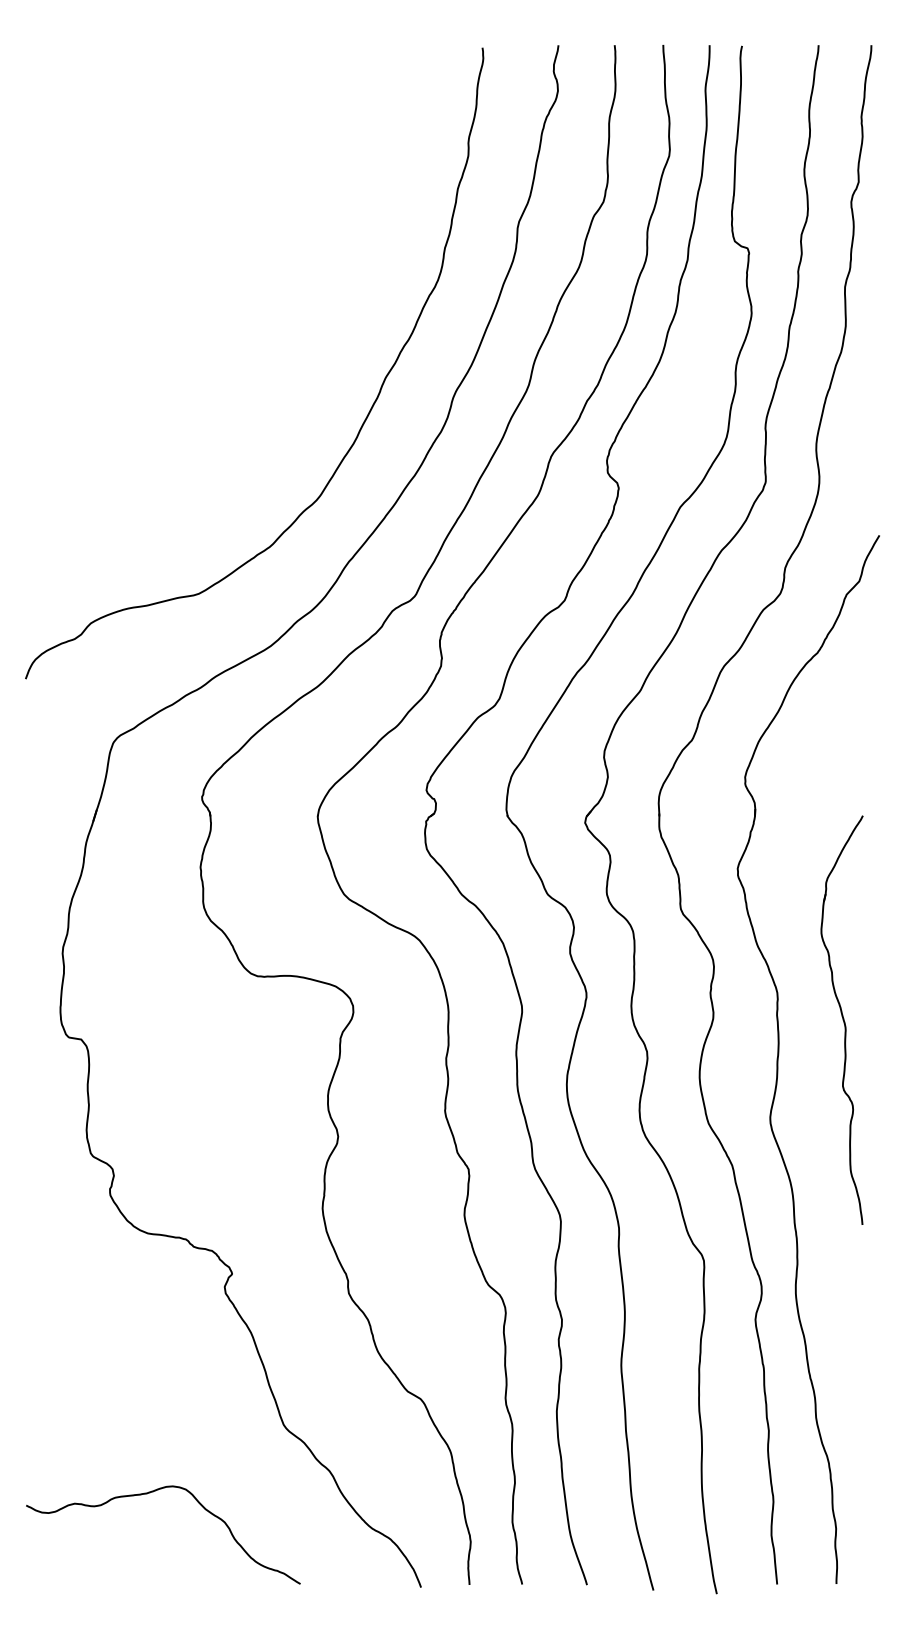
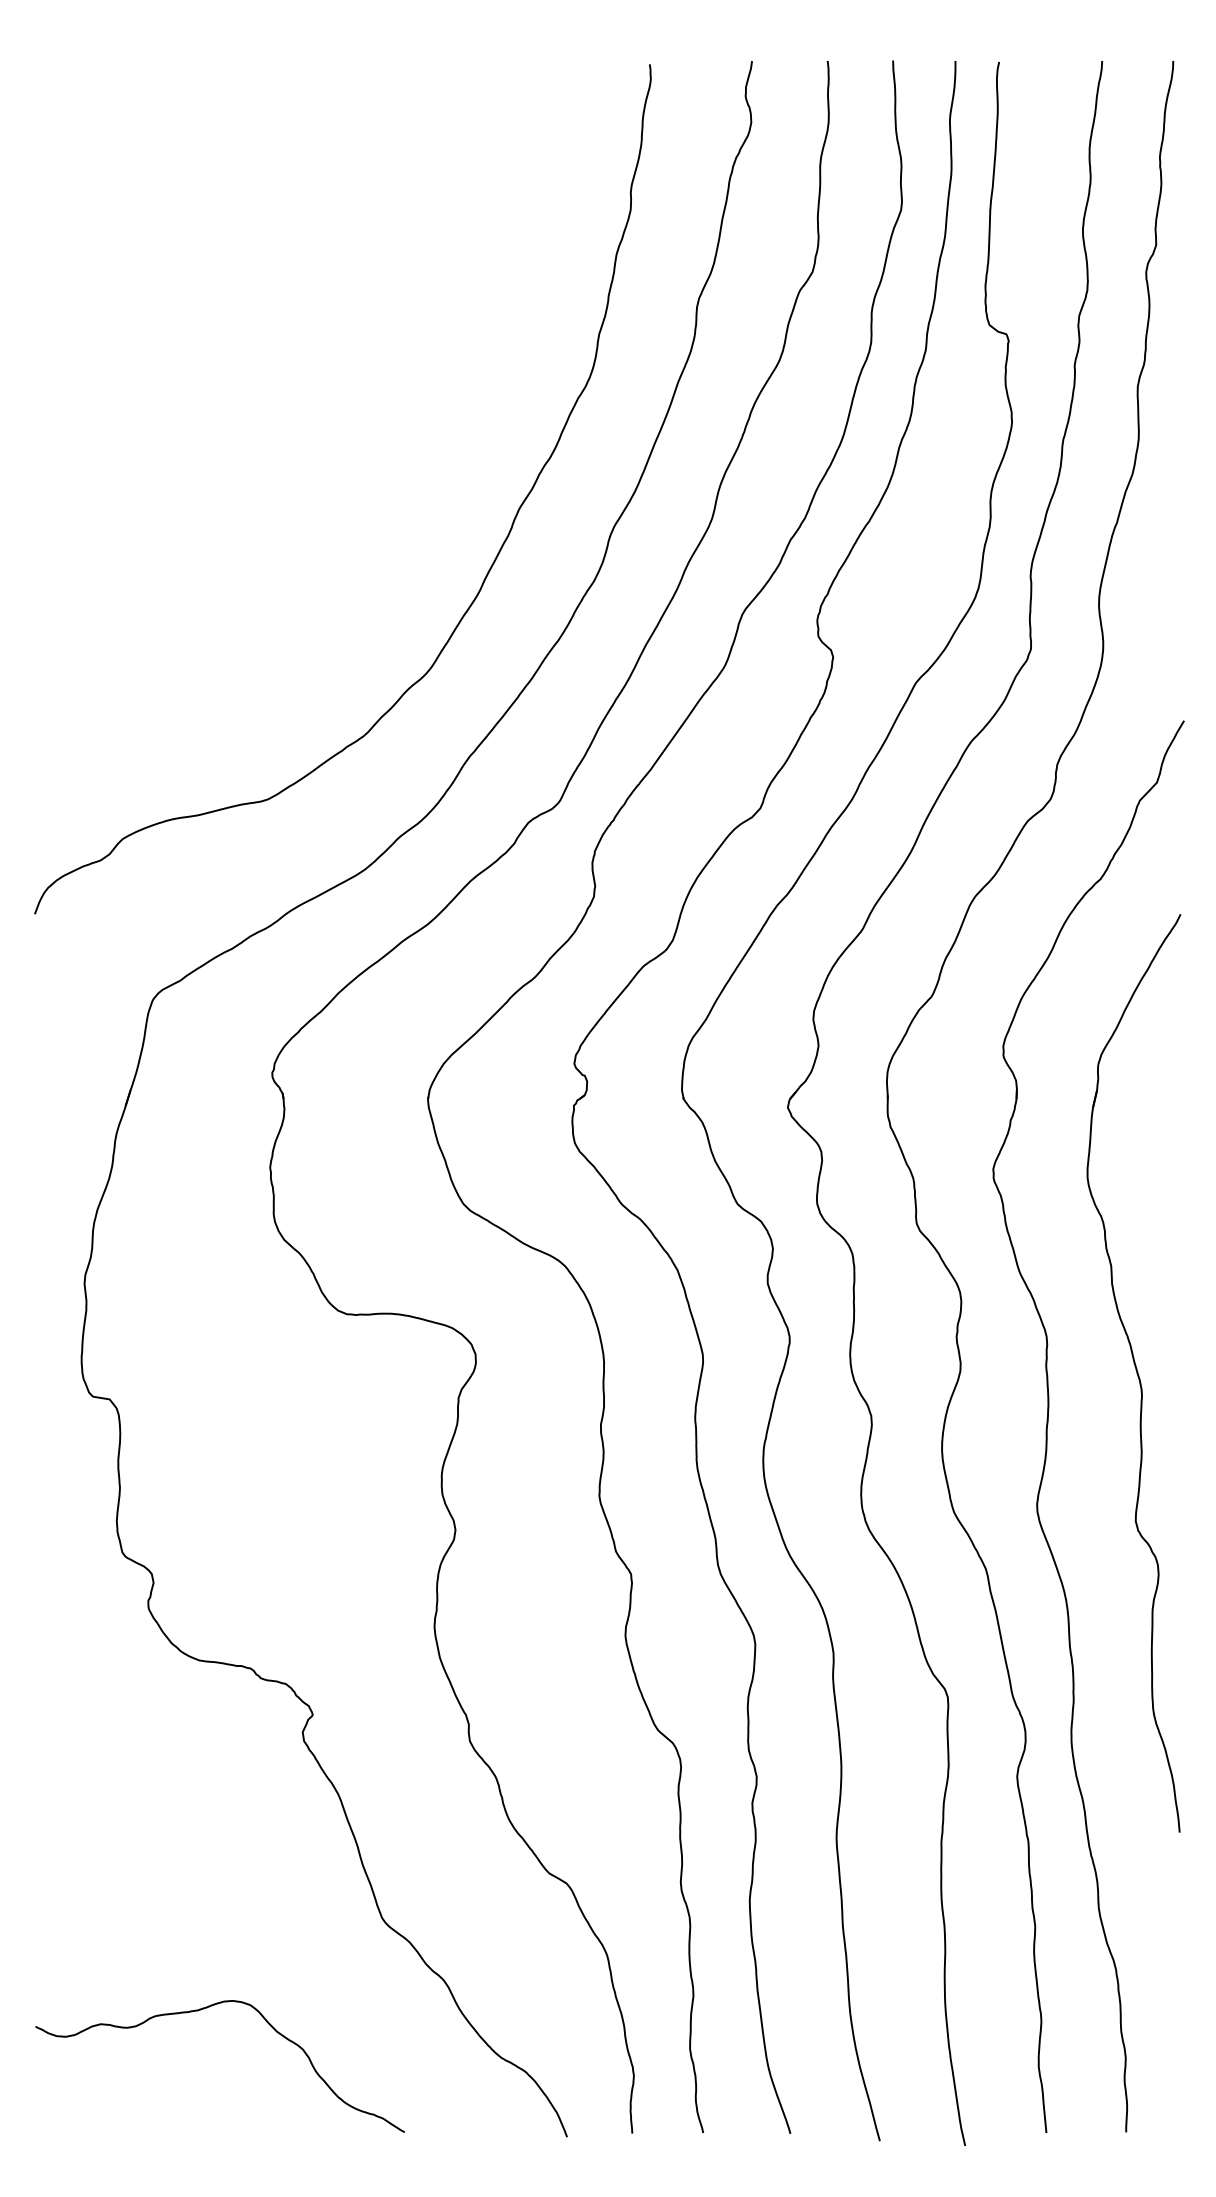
part: (841, 1020) -> (1132, 1373), size x1.67

